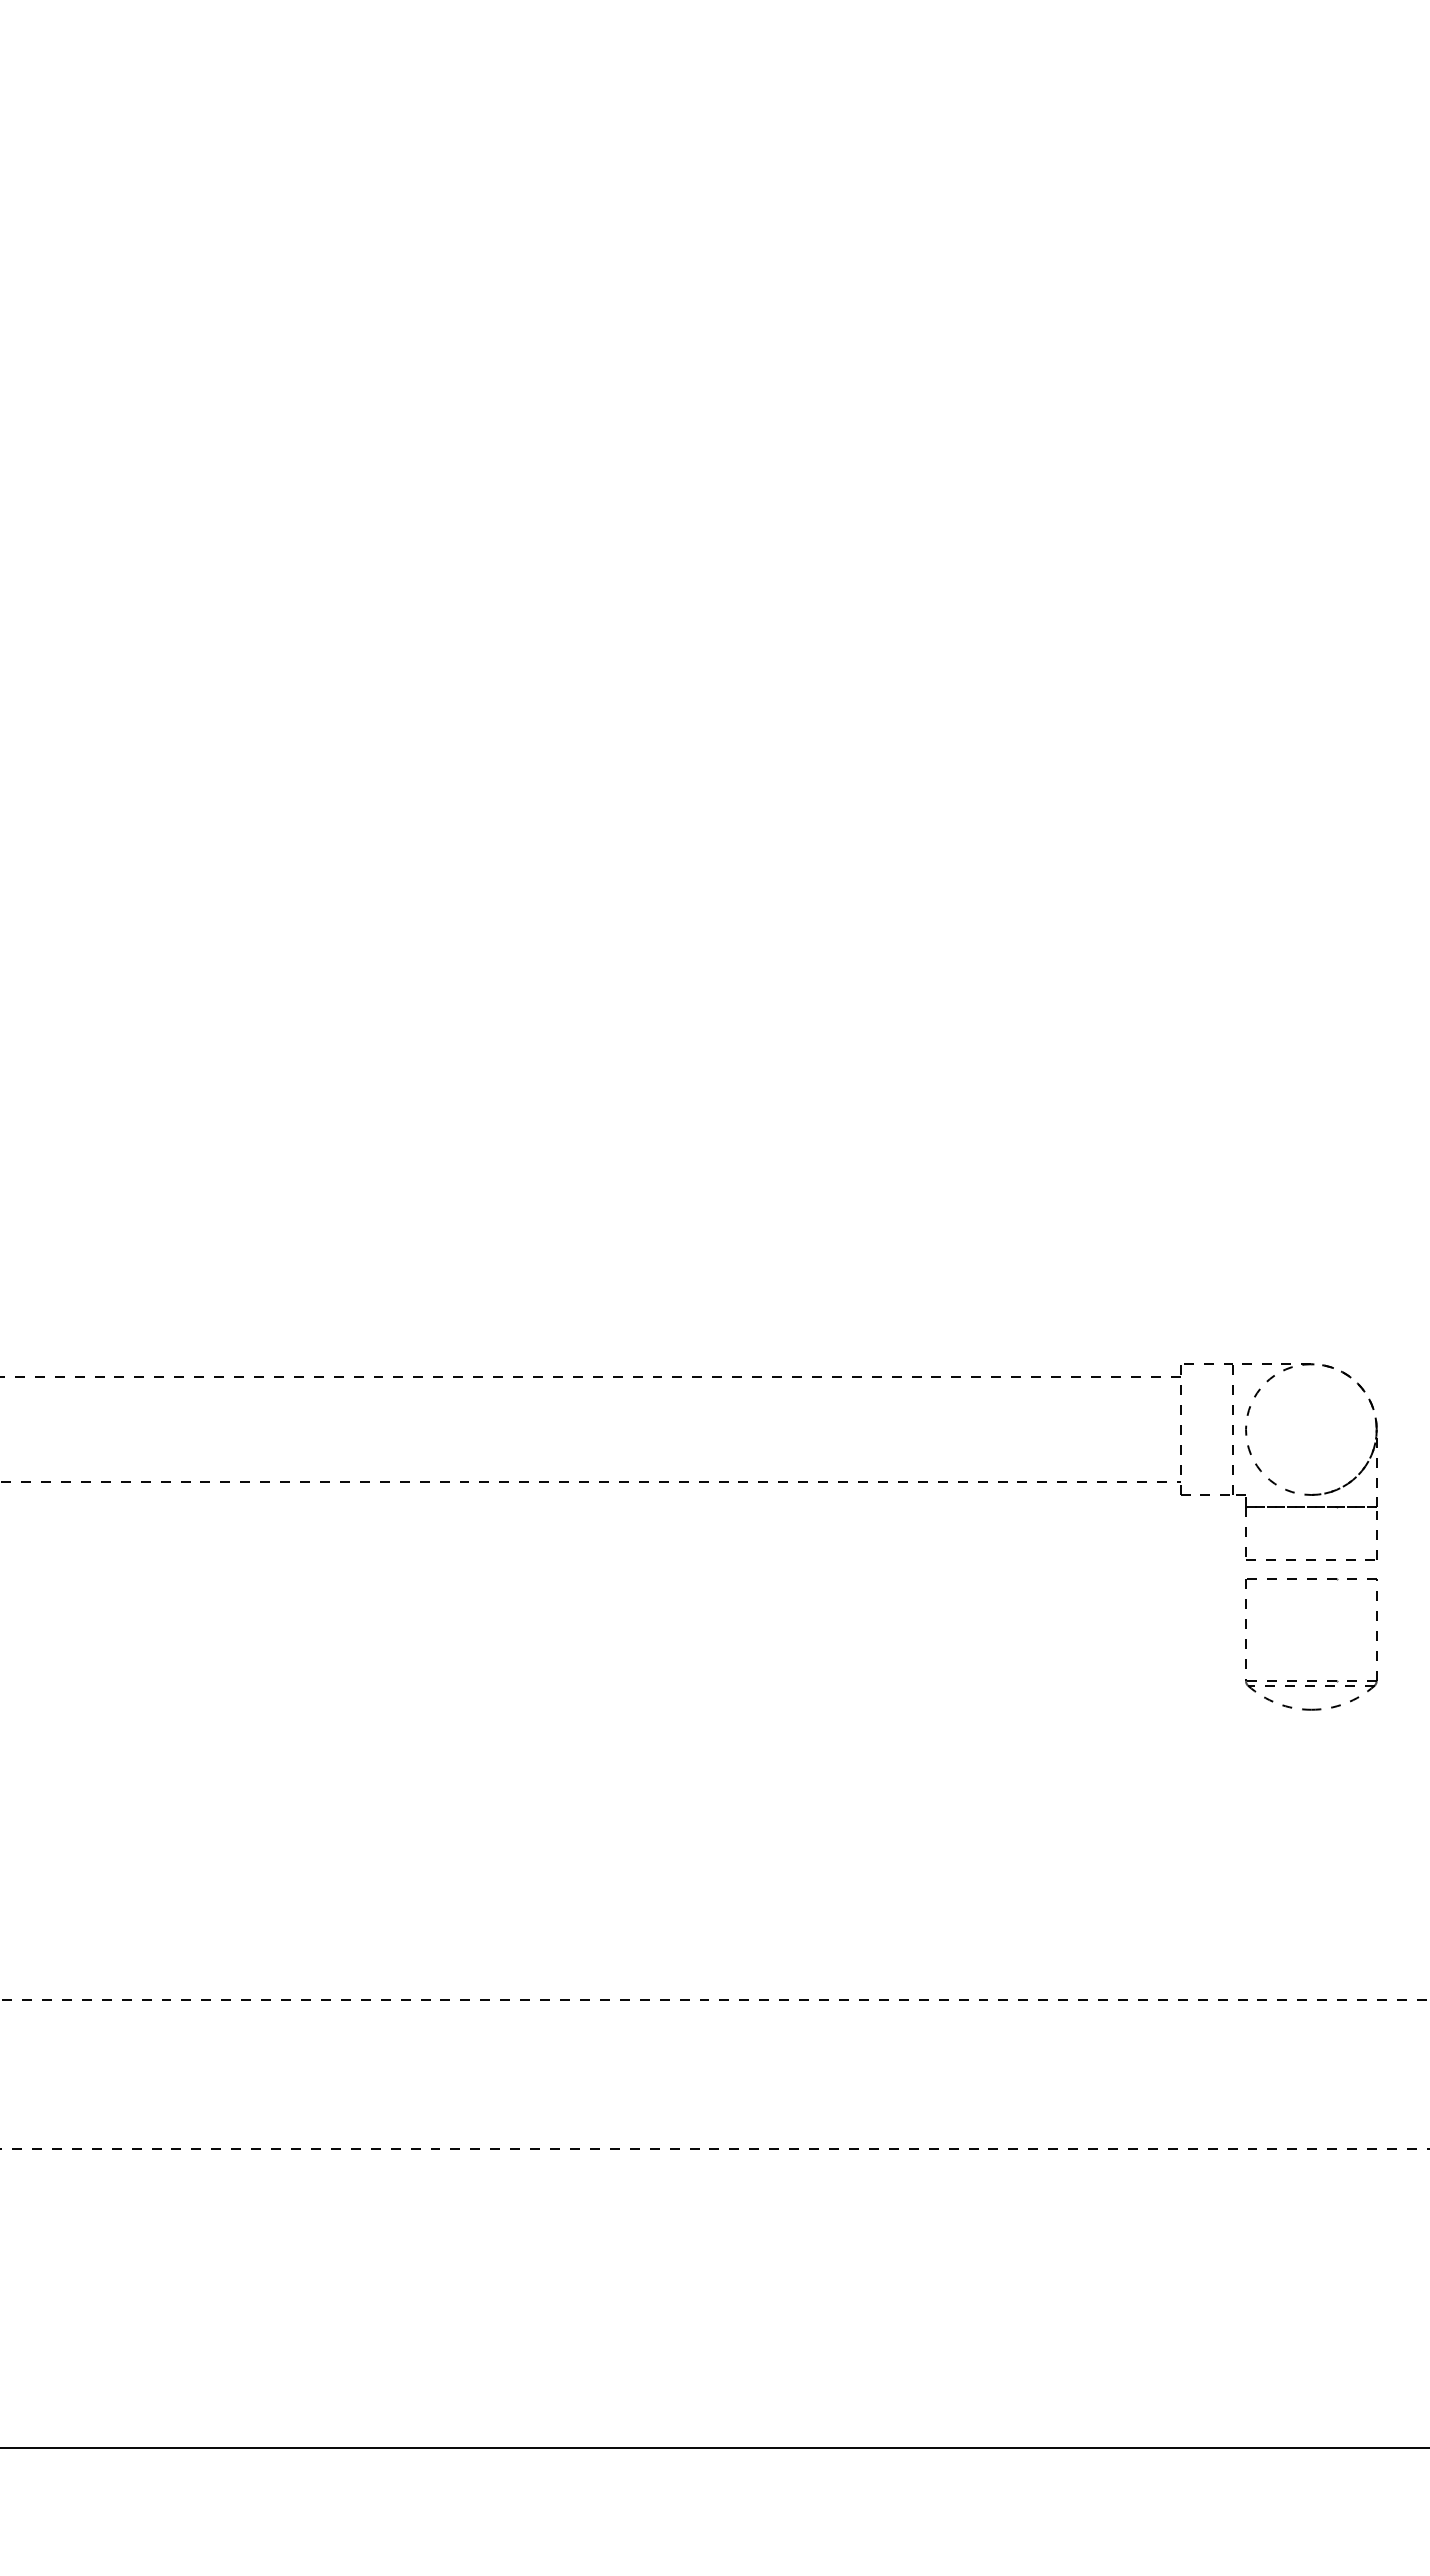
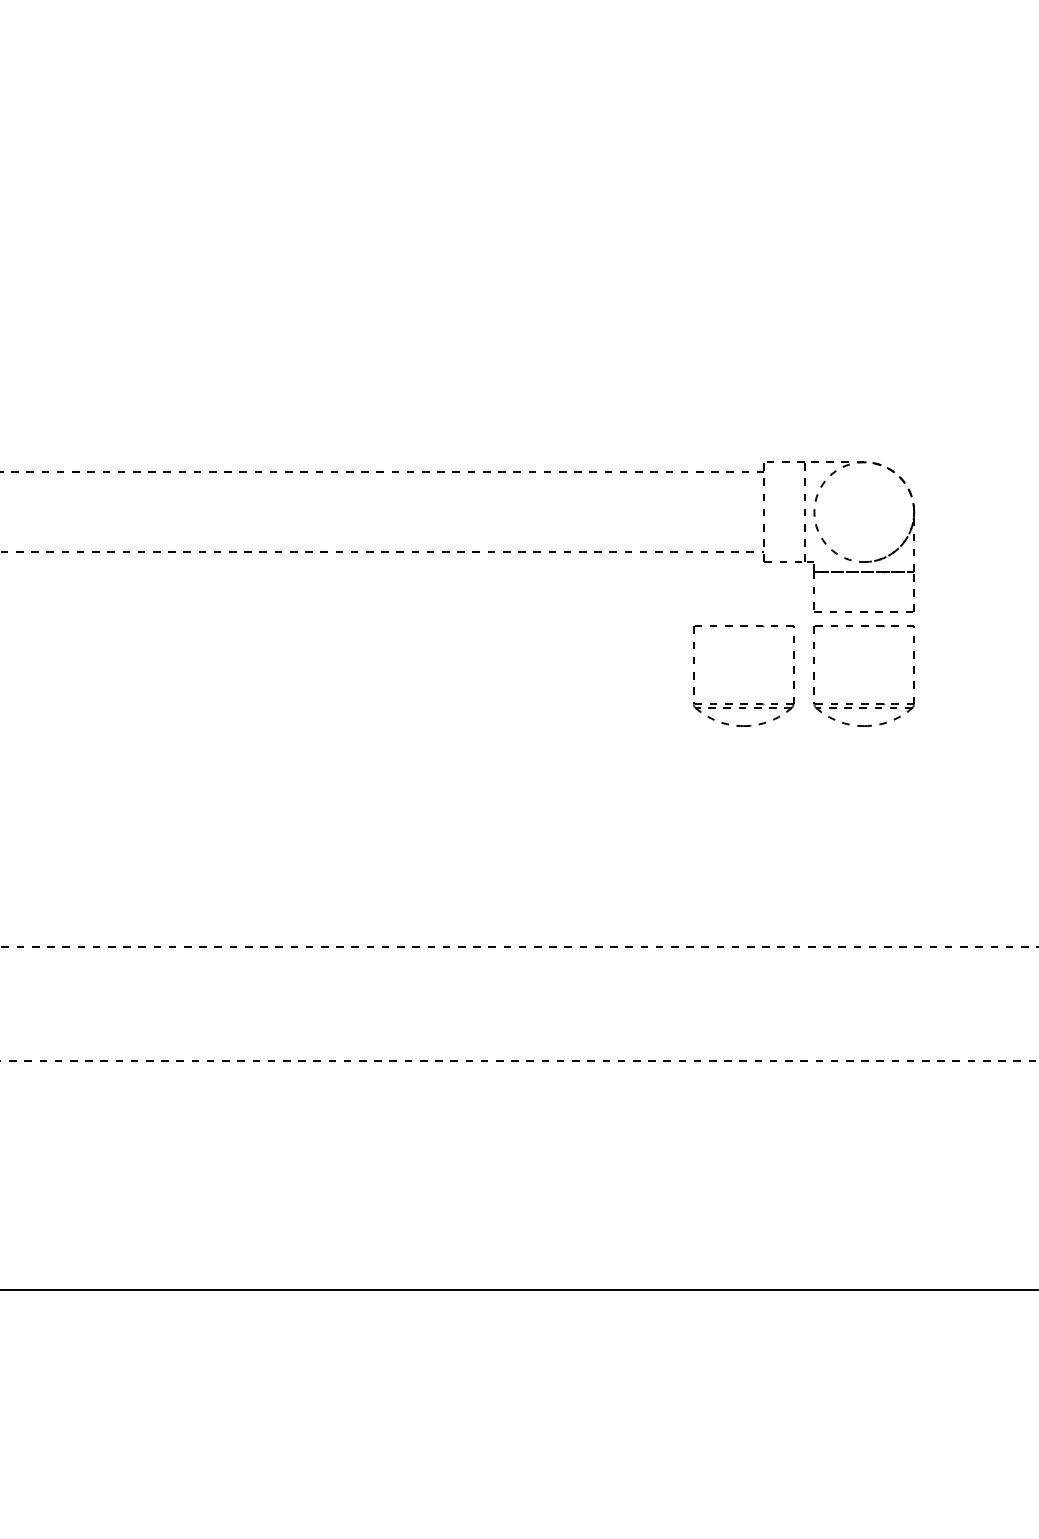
part: (1153, 1680) -> (743, 703), added

